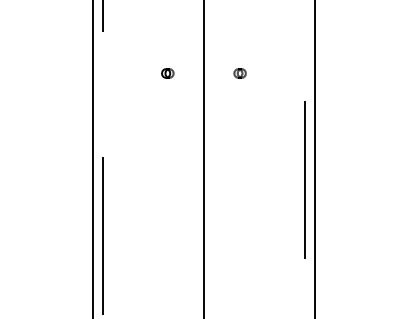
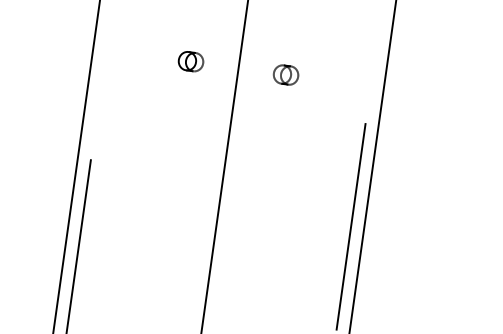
part: (167, 73) -> (190, 61), size x1.6
part: (239, 73) -> (285, 74), size x1.6

